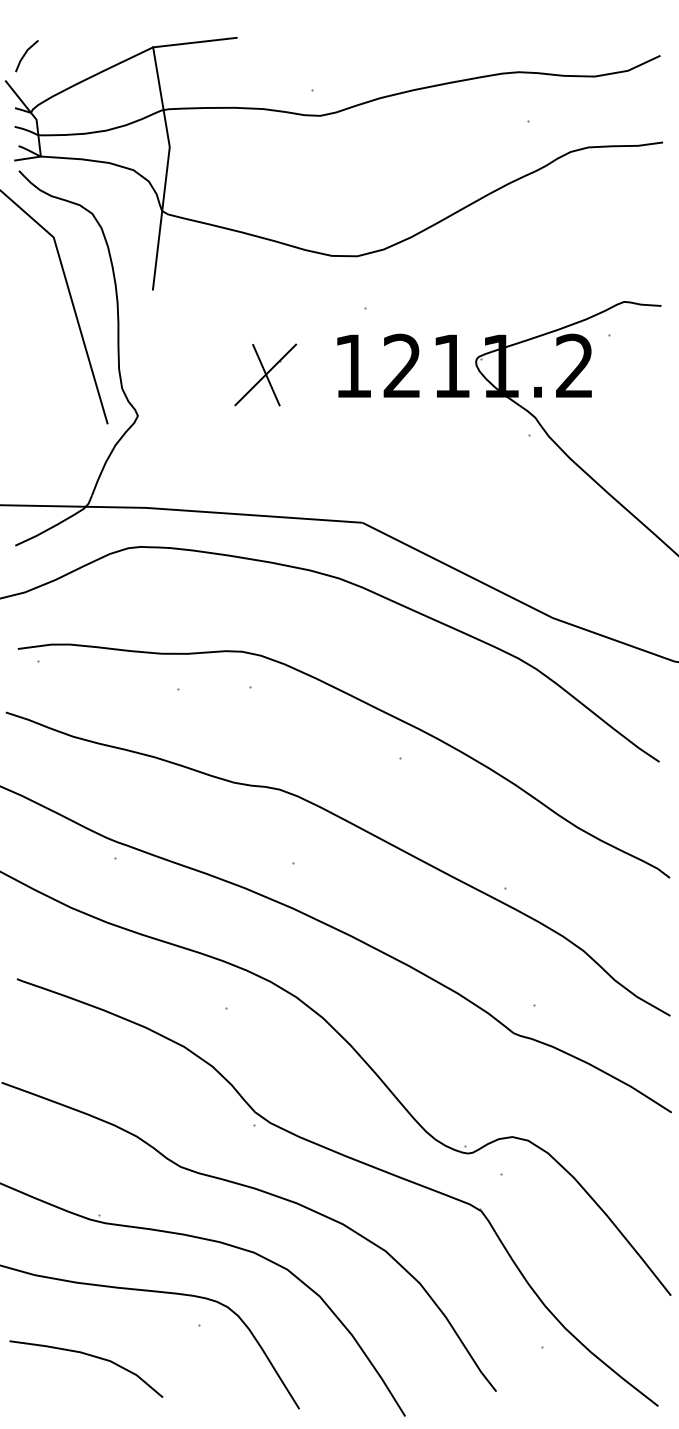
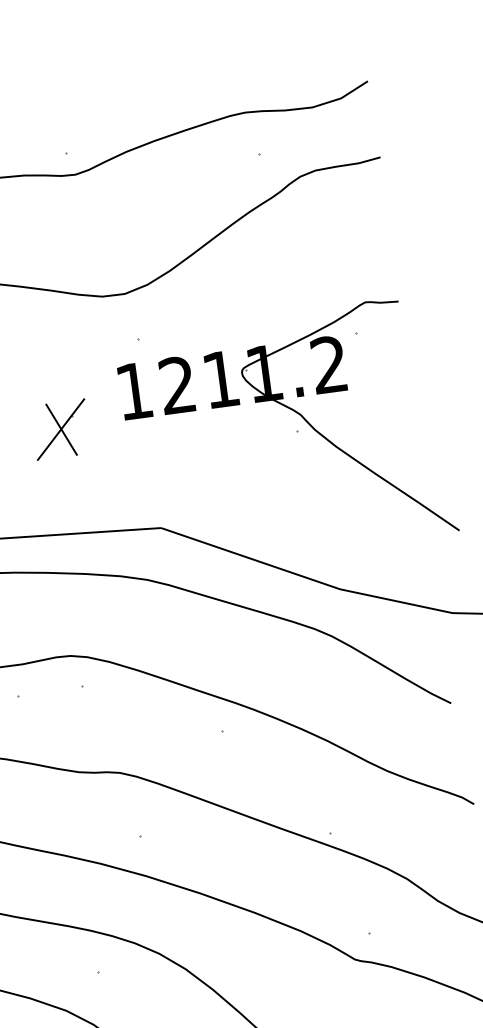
part: (265, 374) -> (60, 429), moved

